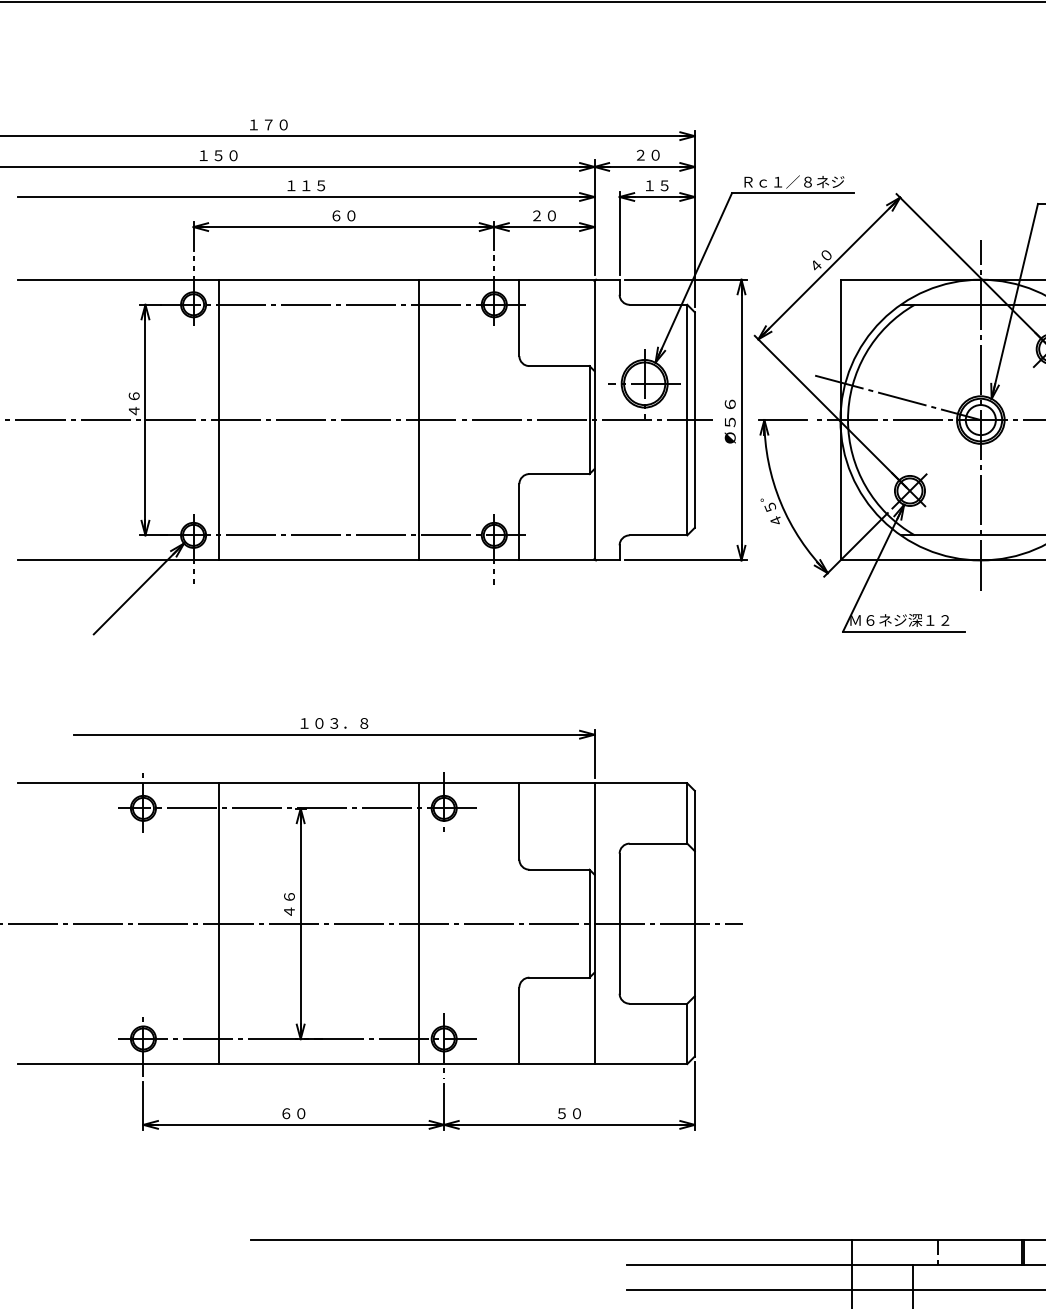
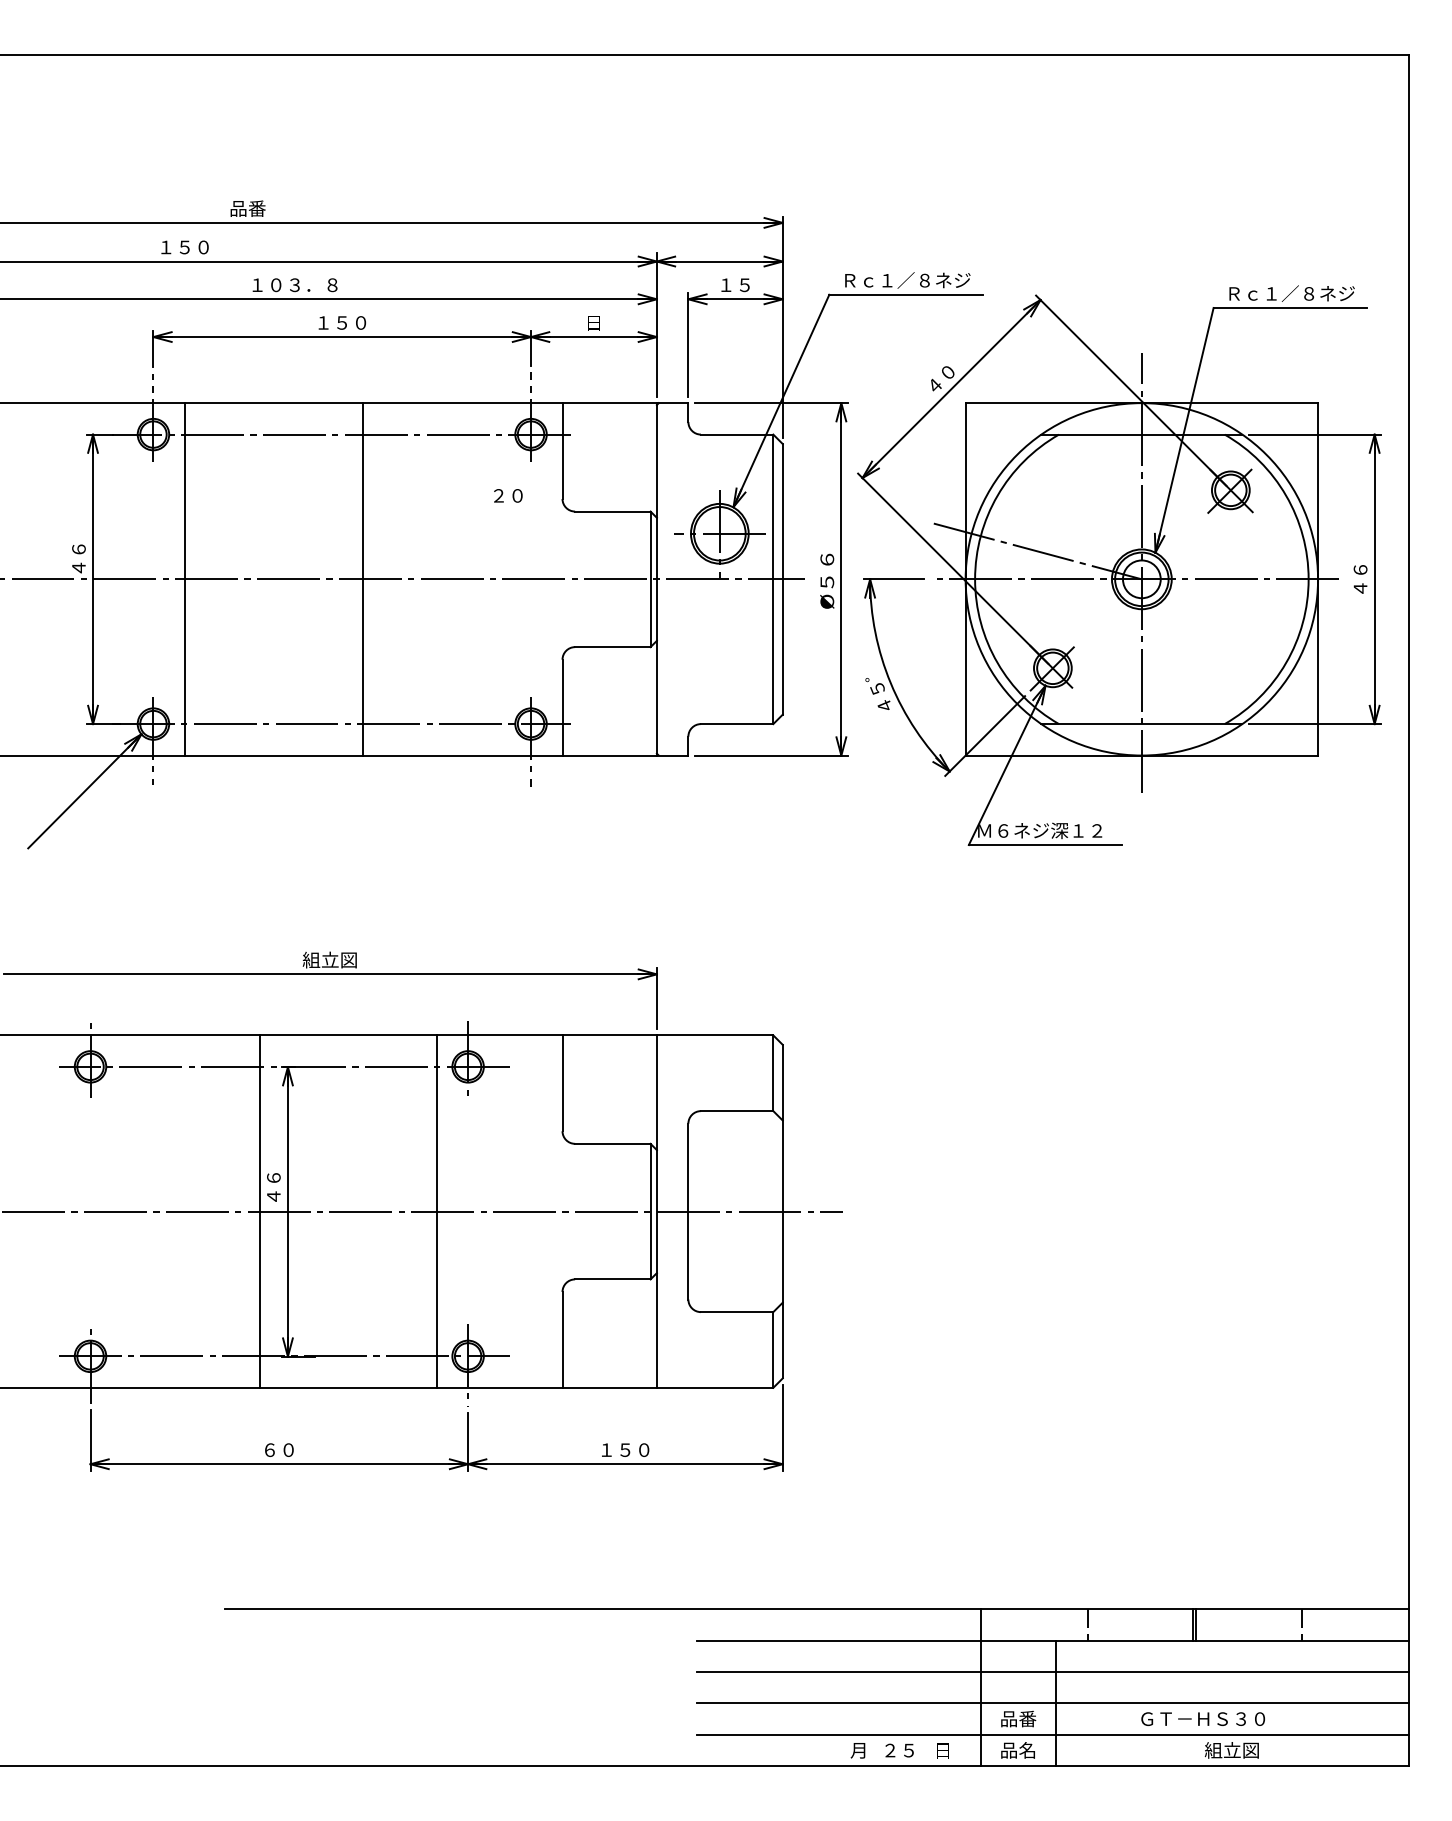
text: (268, 124) -> (247, 208), １７０ -> 品番
text: (648, 154) -> (508, 495), moved
text: (305, 186) -> (294, 285), １１５ -> １０３．８
text: (344, 215) -> (342, 322), ６０ -> １５０
text: (544, 216) -> (593, 323), ２０ -> 日
line: (419, 420) -> (362, 579), moved
text: (334, 722) -> (330, 959), １０３．８ -> 組立図
line: (218, 923) -> (259, 1211), moved
text: (569, 1113) -> (625, 1449), ５０ -> １５０

